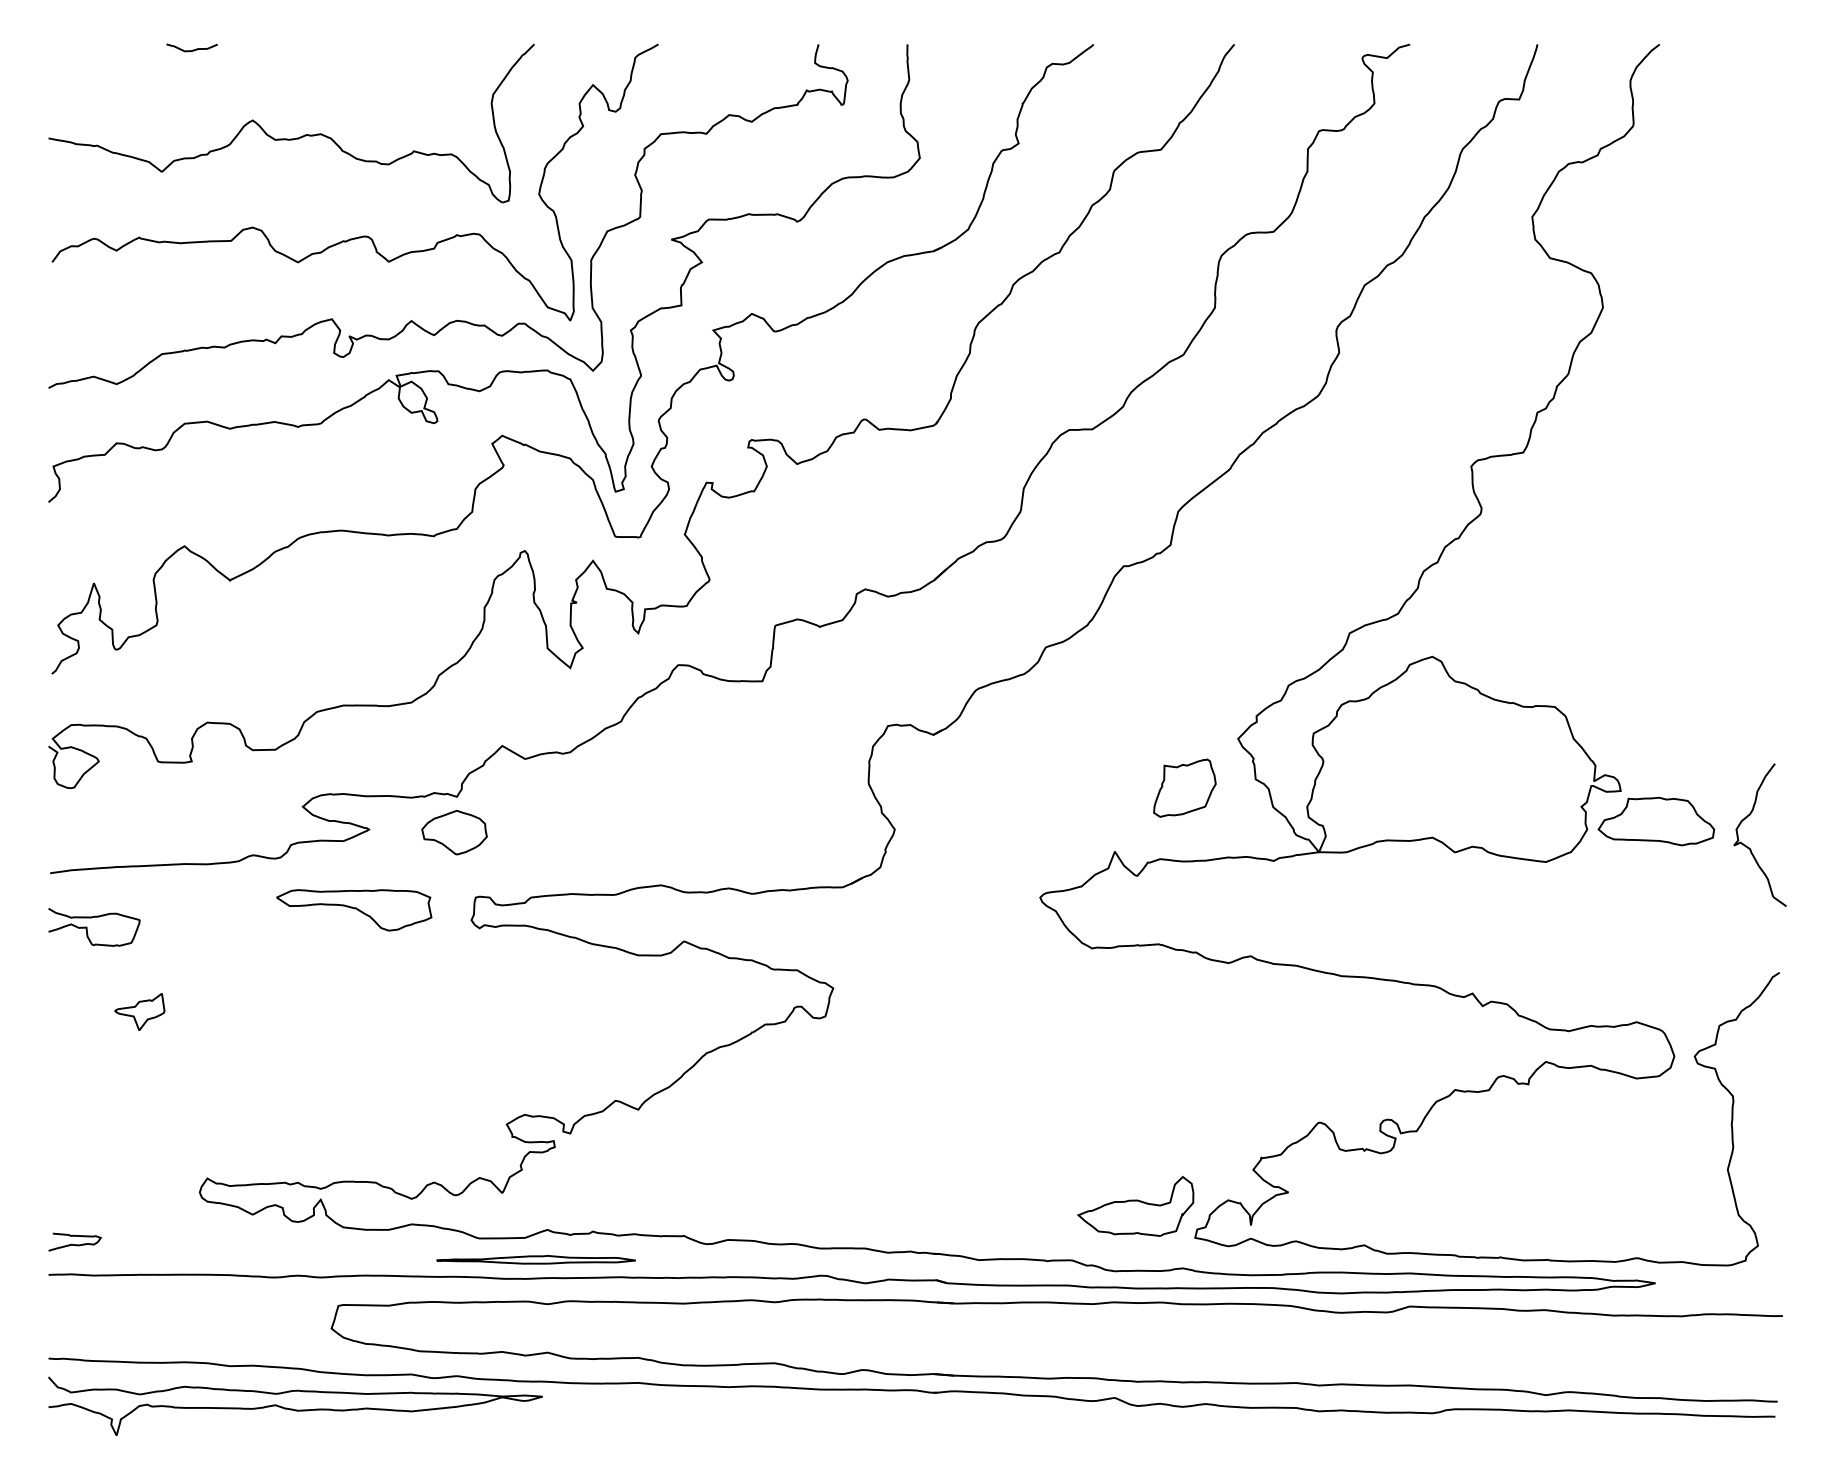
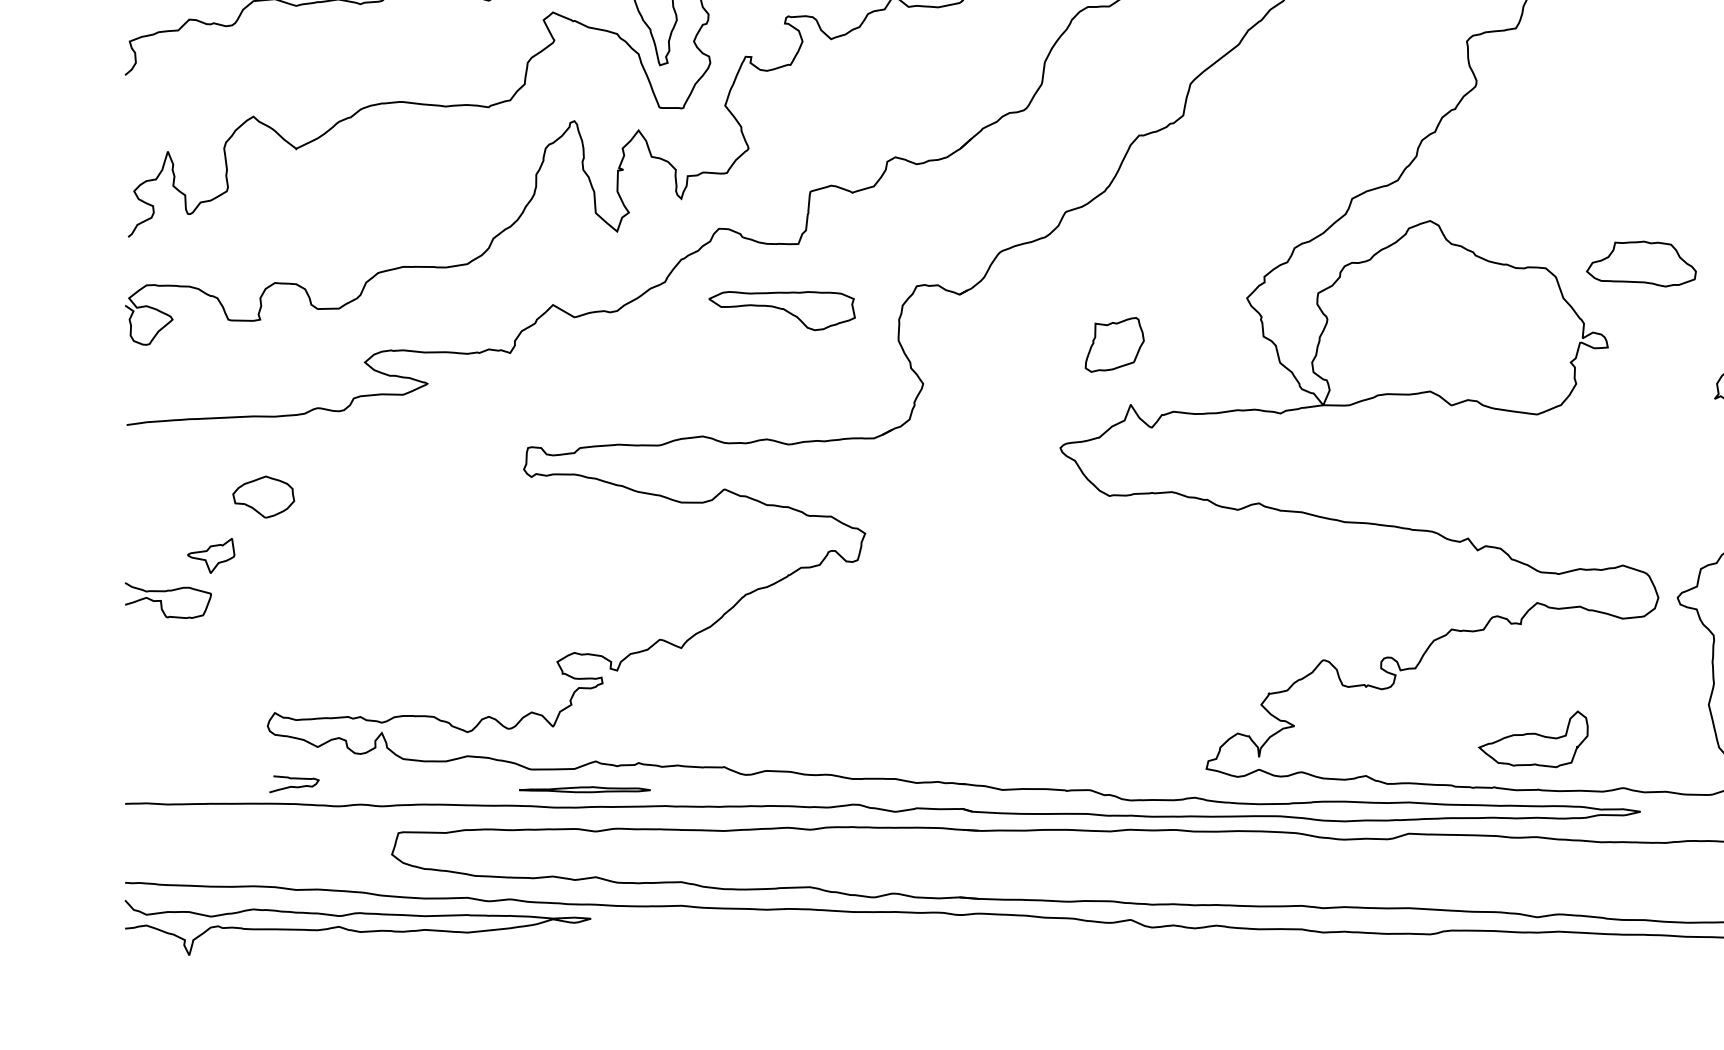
part: (1184, 787) -> (1114, 344), moved
part: (1656, 821) -> (1641, 264), moved
part: (454, 832) -> (263, 496), moved
part: (354, 910) -> (782, 311), moved
curve: (87, 927) -> (161, 600), moved
part: (1135, 1206) -> (1533, 739), moved
curve: (74, 1244) -> (293, 786), moved
part: (535, 1259) -> (584, 789), size x0.7

